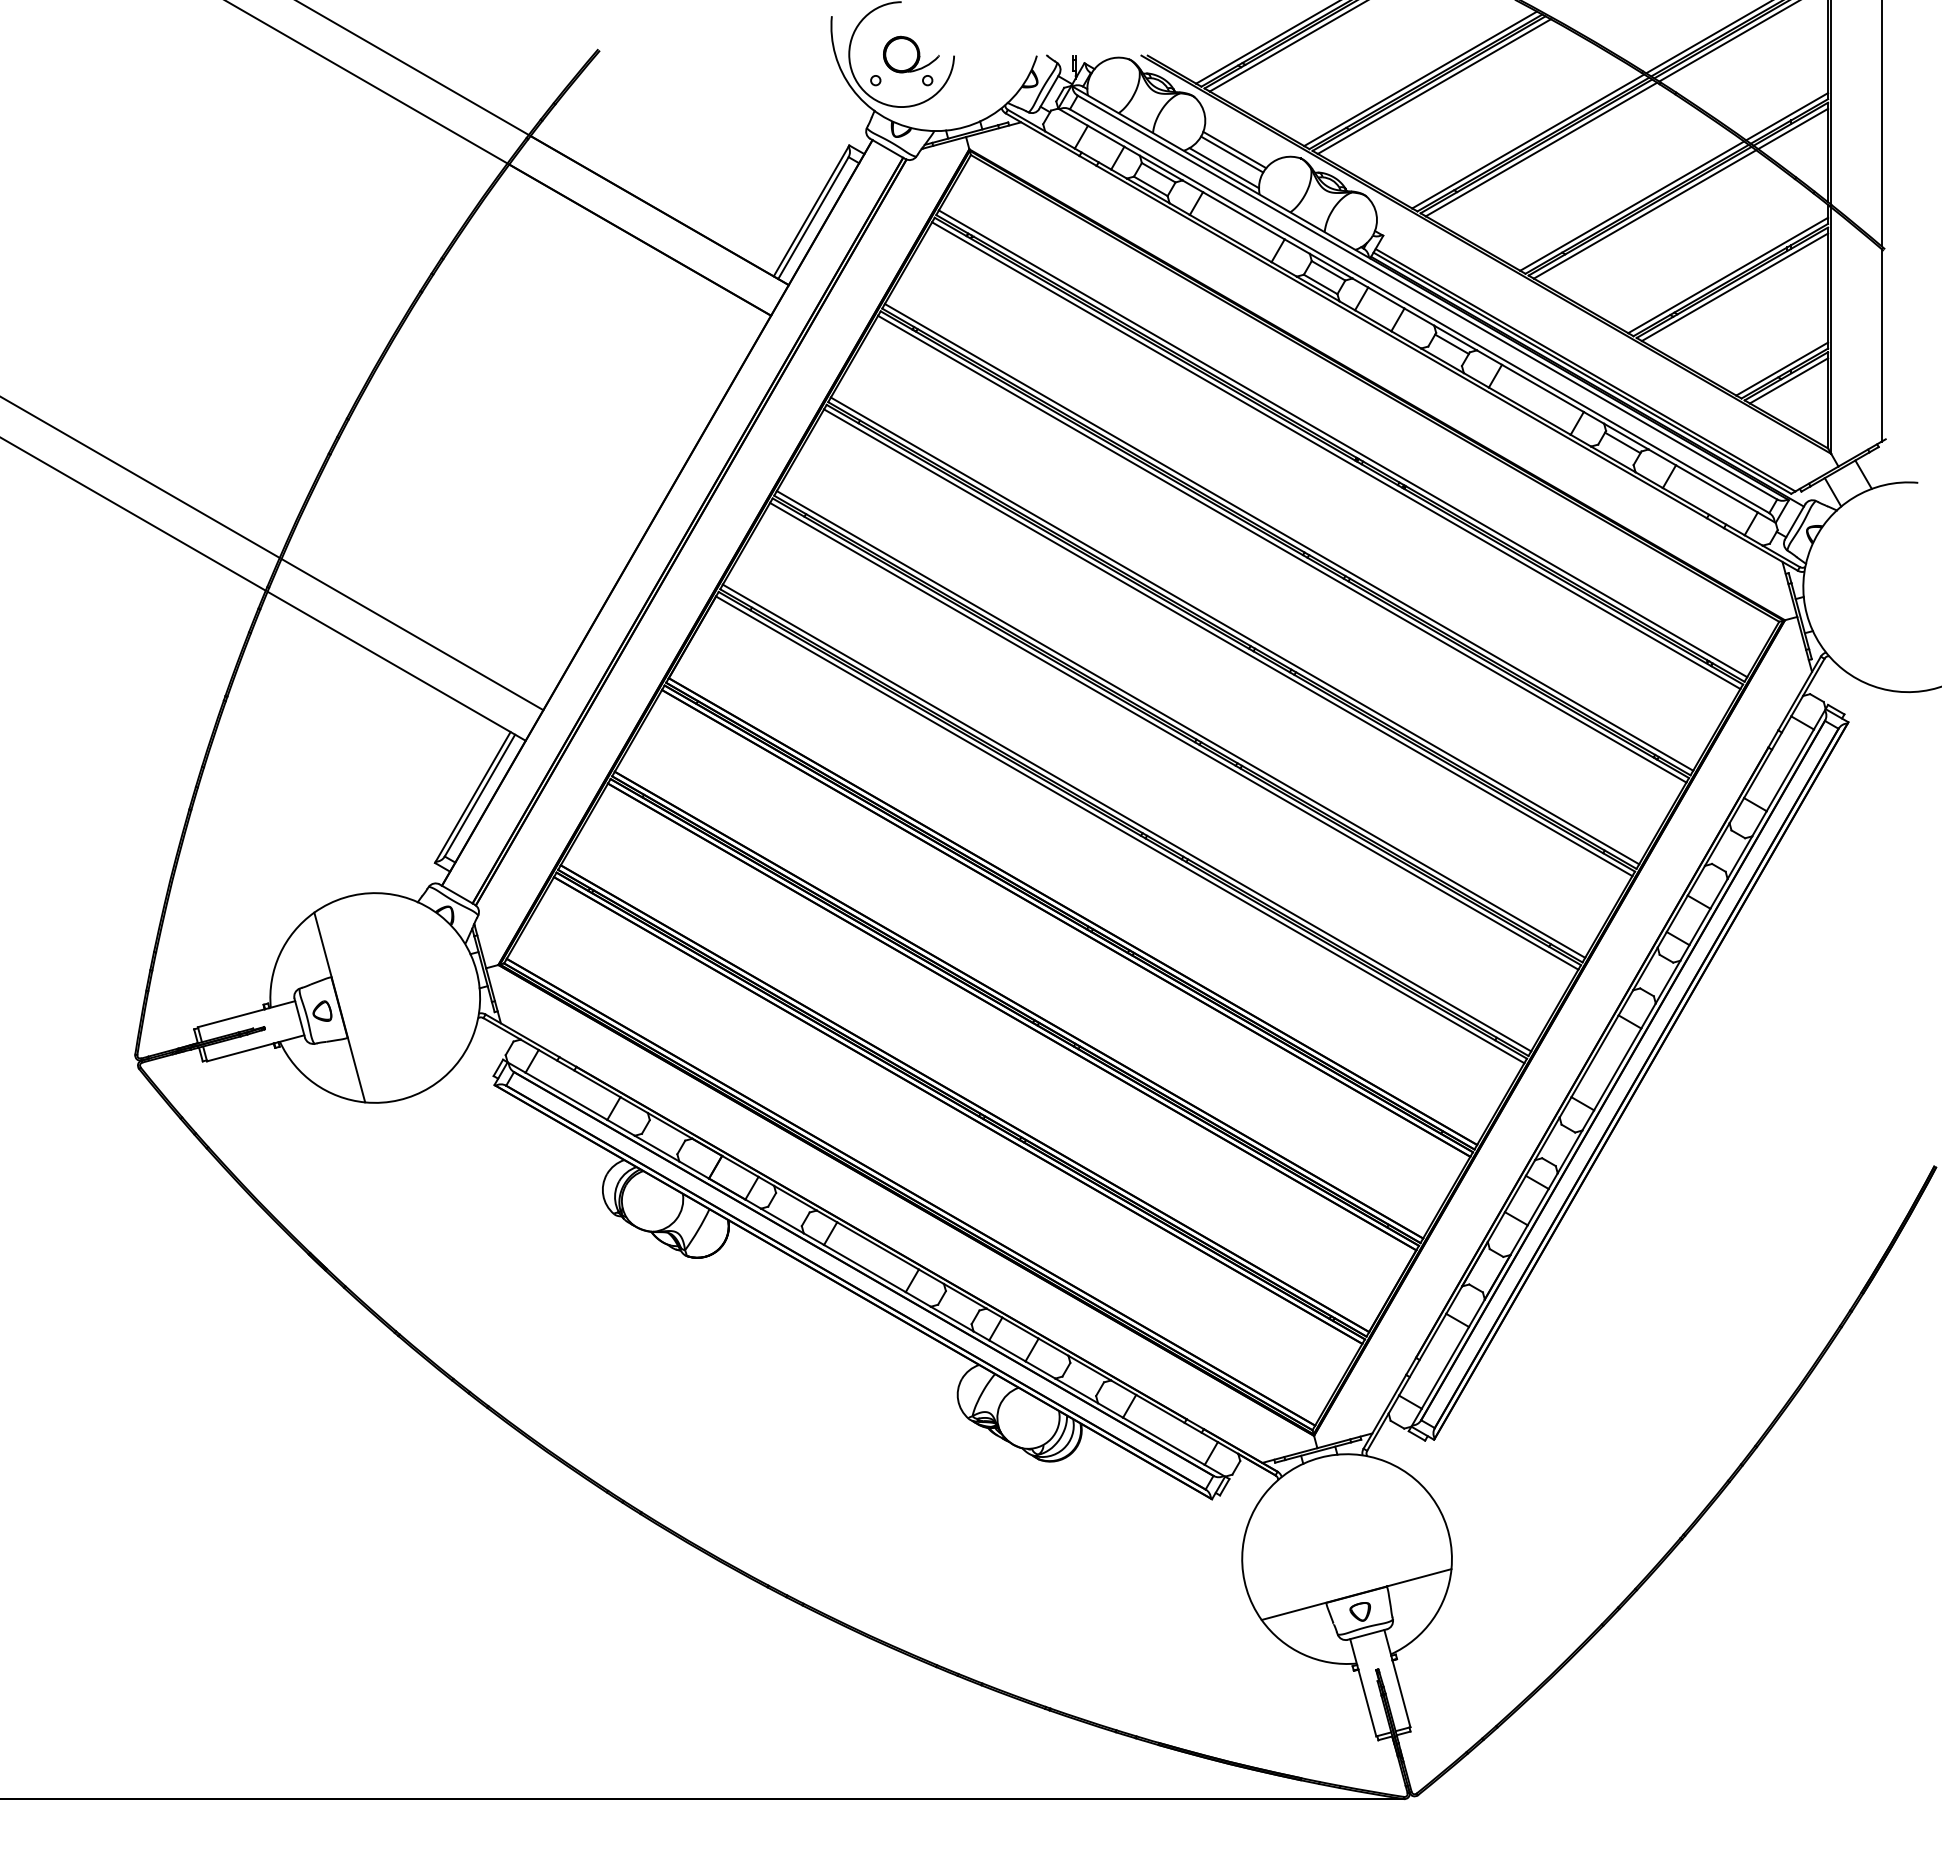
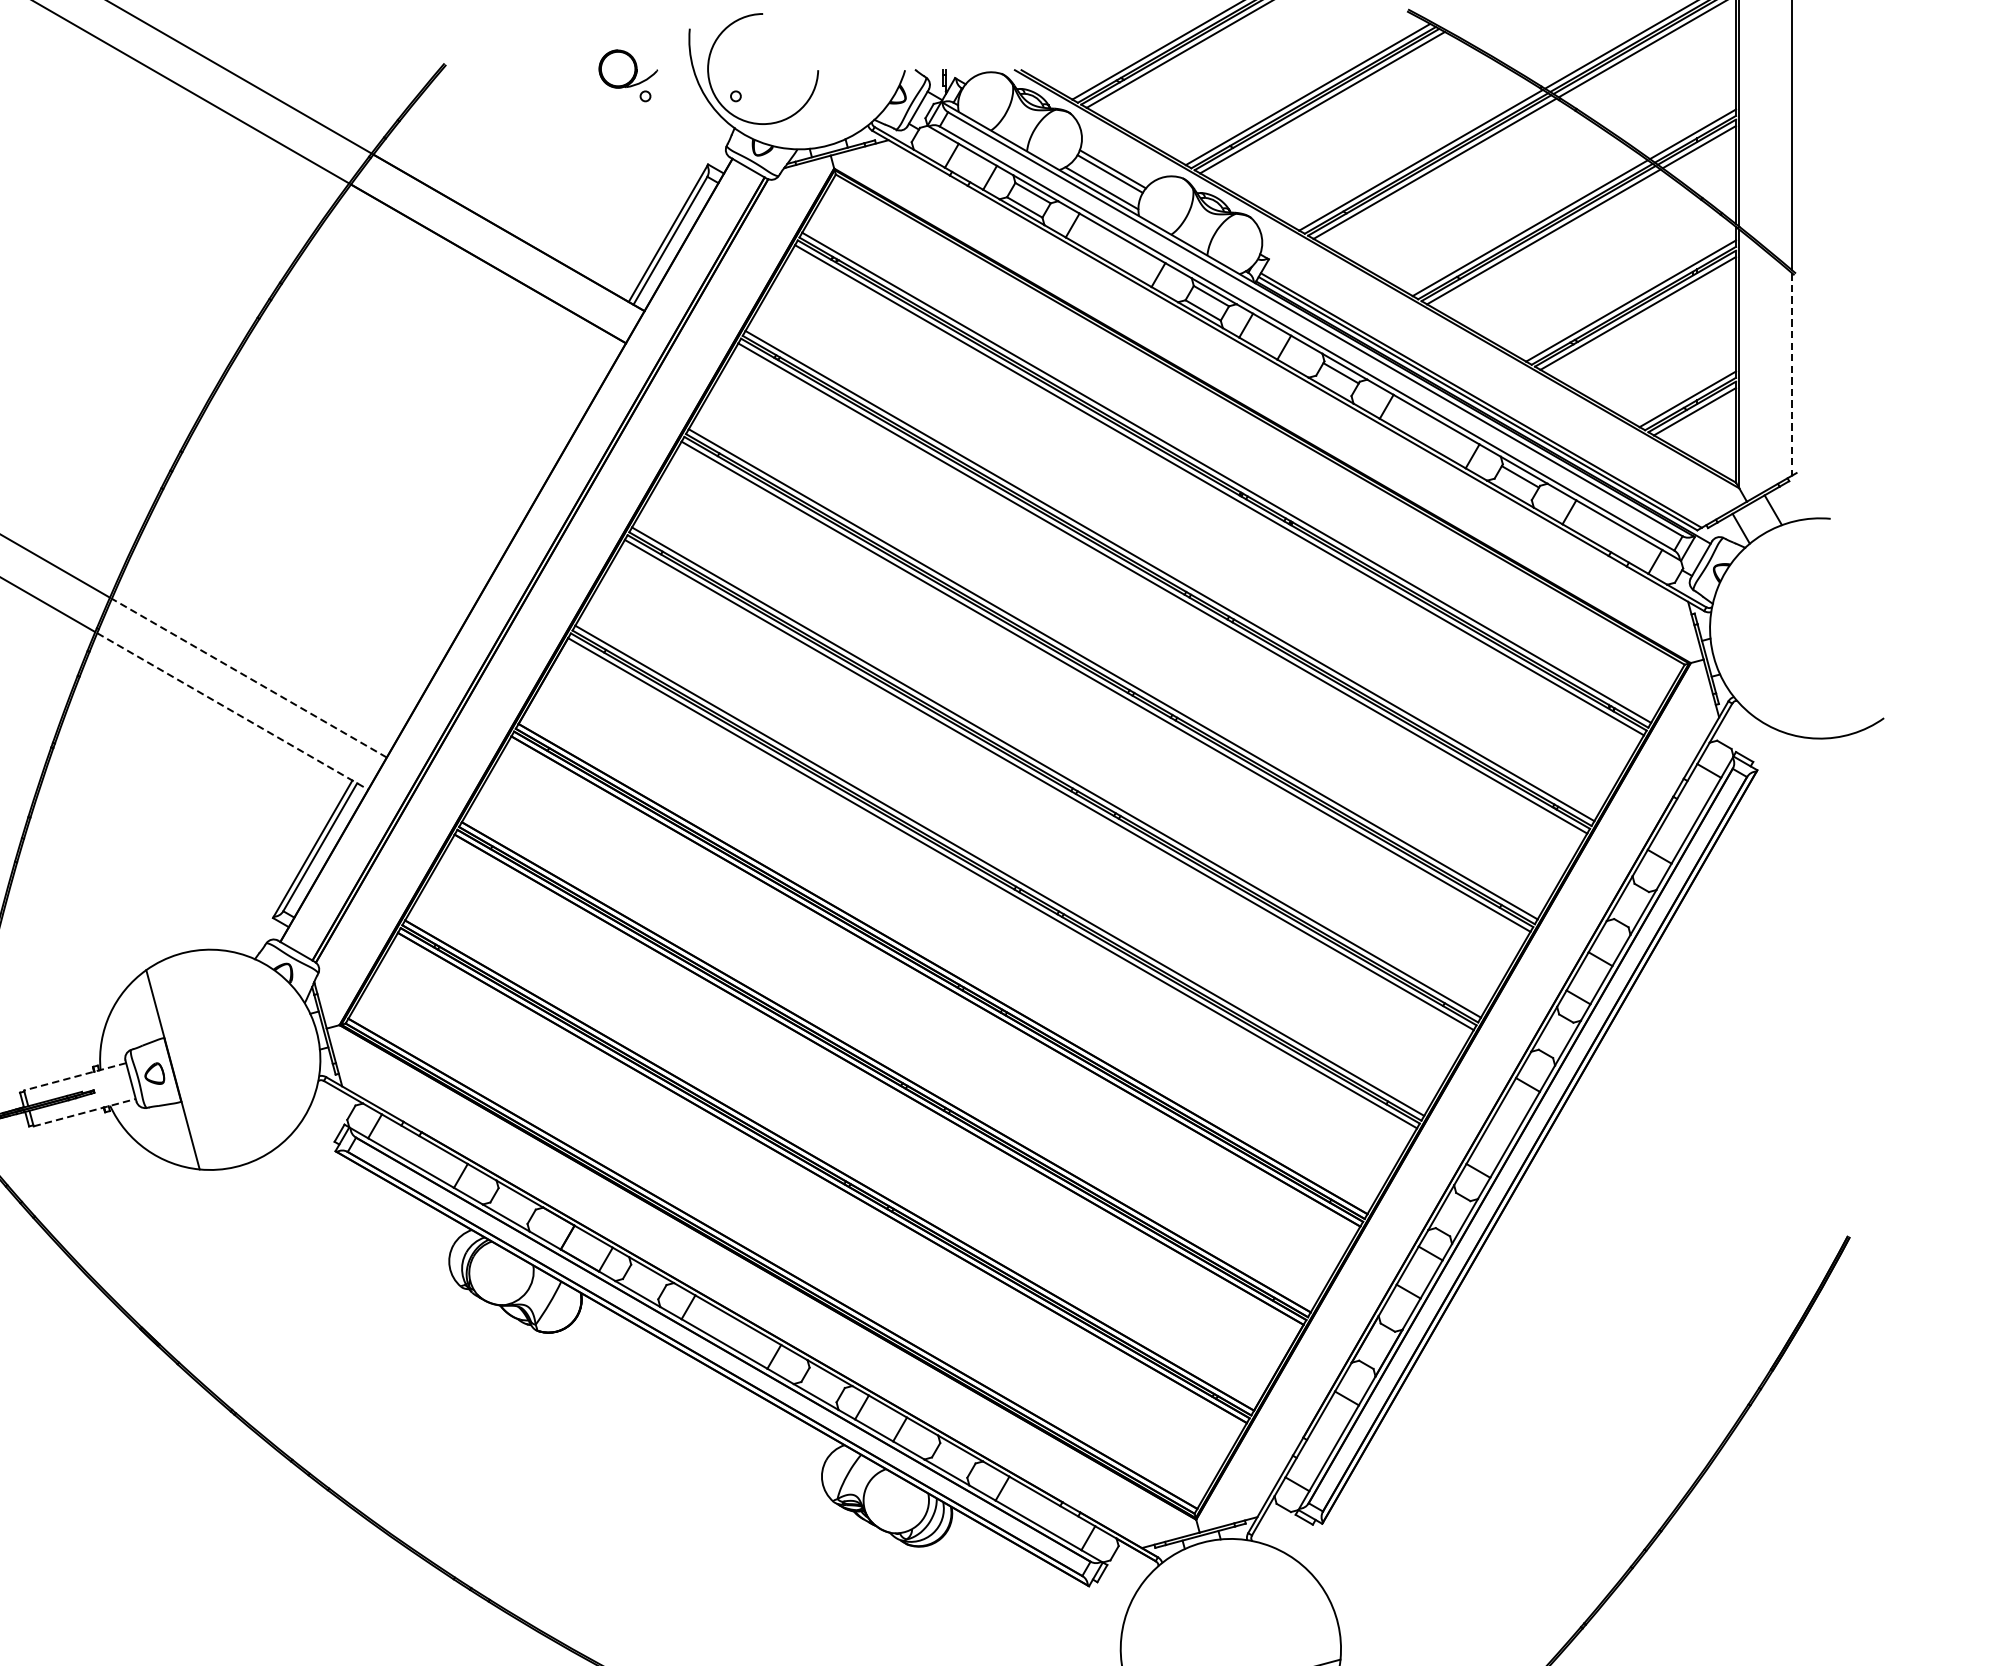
part: (911, 60) -> (628, 75), moved
line: (1881, 345) -> (1792, 374), solid -> dashed
line: (412, 634) -> (249, 678), solid -> dashed
line: (397, 666) -> (233, 711), solid -> dashed
line: (246, 1014) -> (75, 1077), solid -> dashed
line: (256, 1048) -> (85, 1112), solid -> dashed

